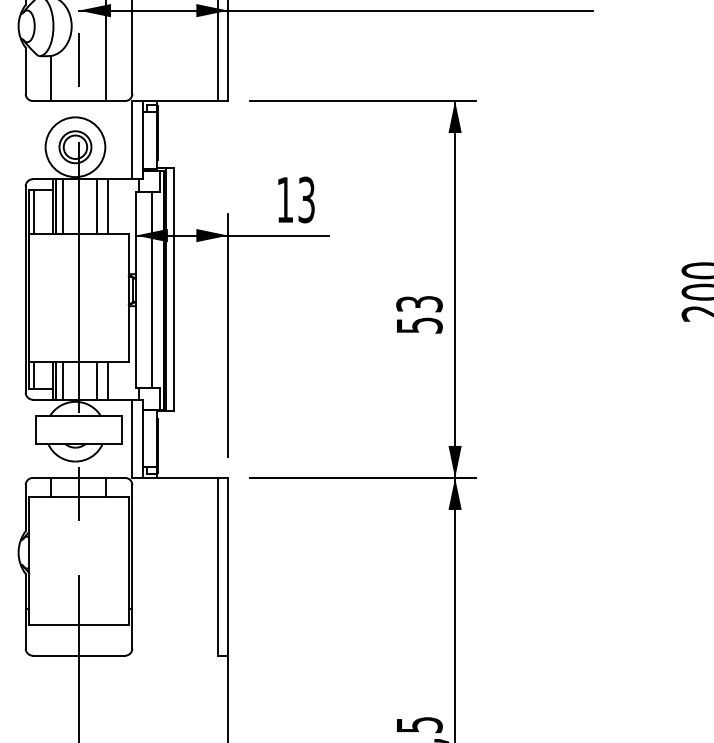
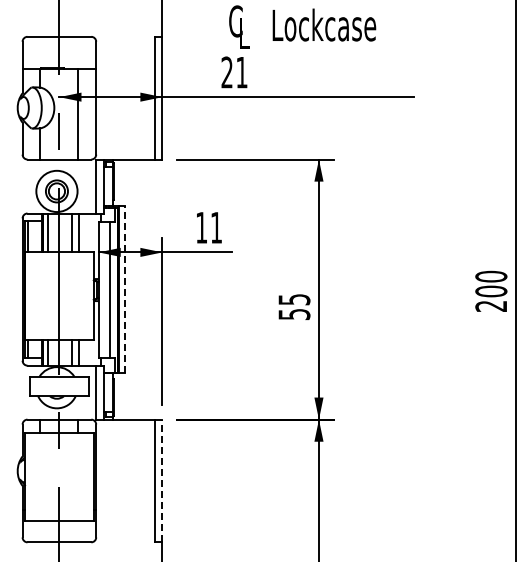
text: (306, 199) -> (216, 227), 13 -> 11
line: (173, 289) -> (124, 289), solid -> dashed
text: (418, 303) -> (293, 299), 53 -> 55
line: (228, 566) -> (162, 480), solid -> dashed

